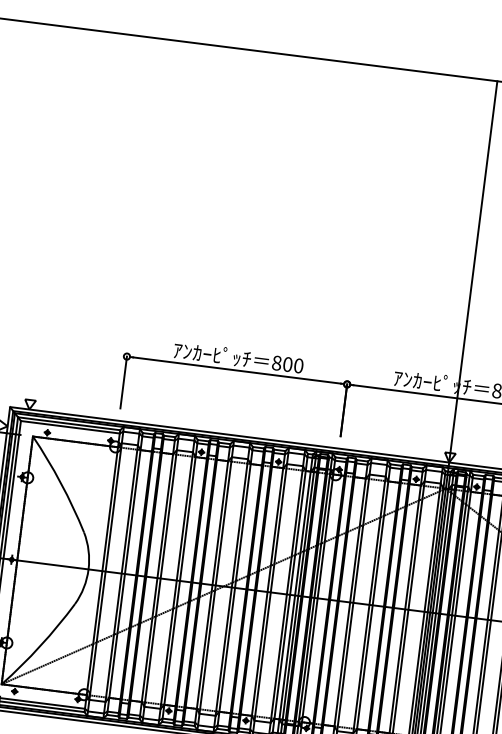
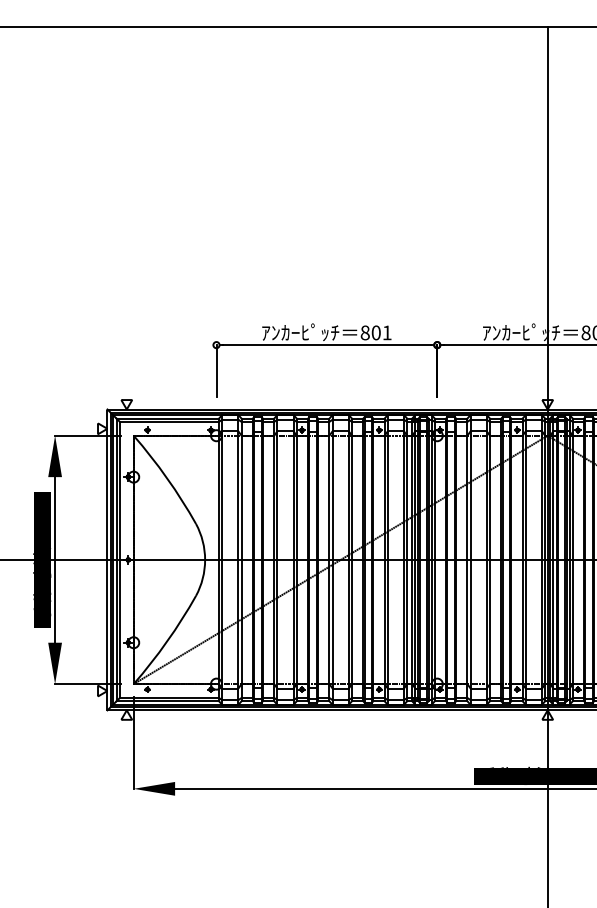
text: (298, 365) -> (386, 332), 800 -> 801

